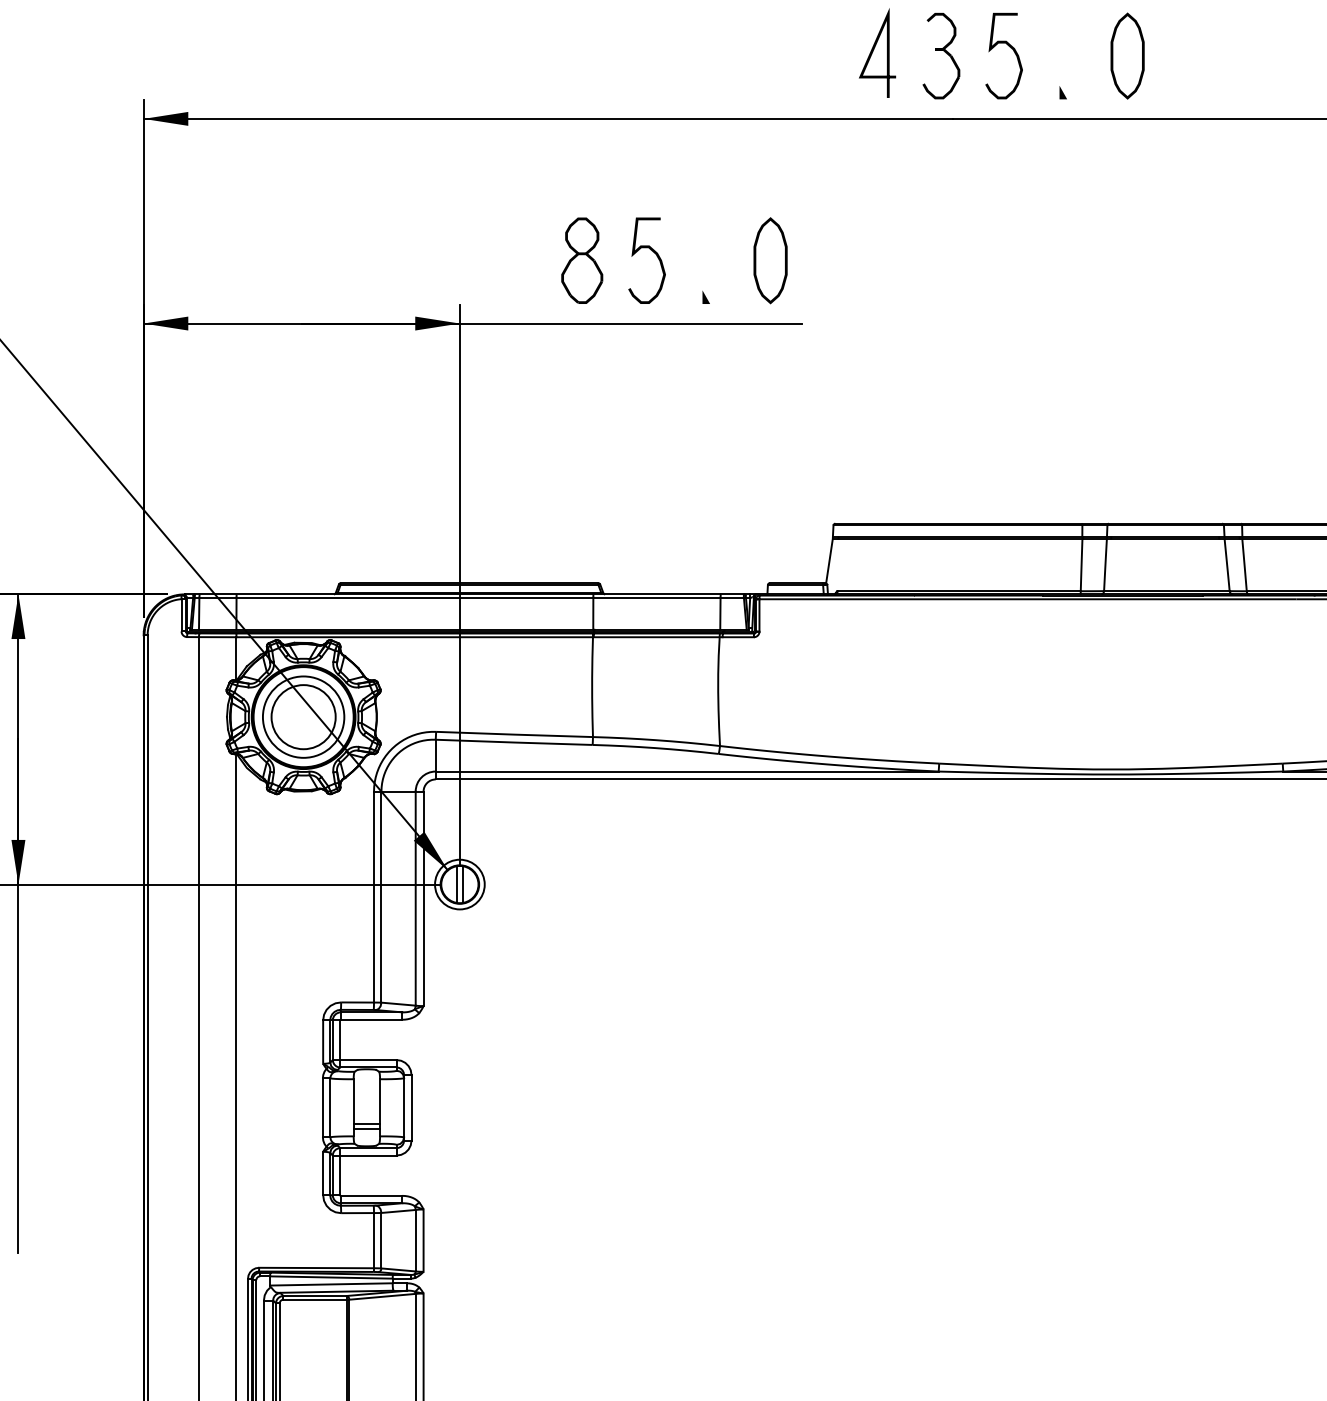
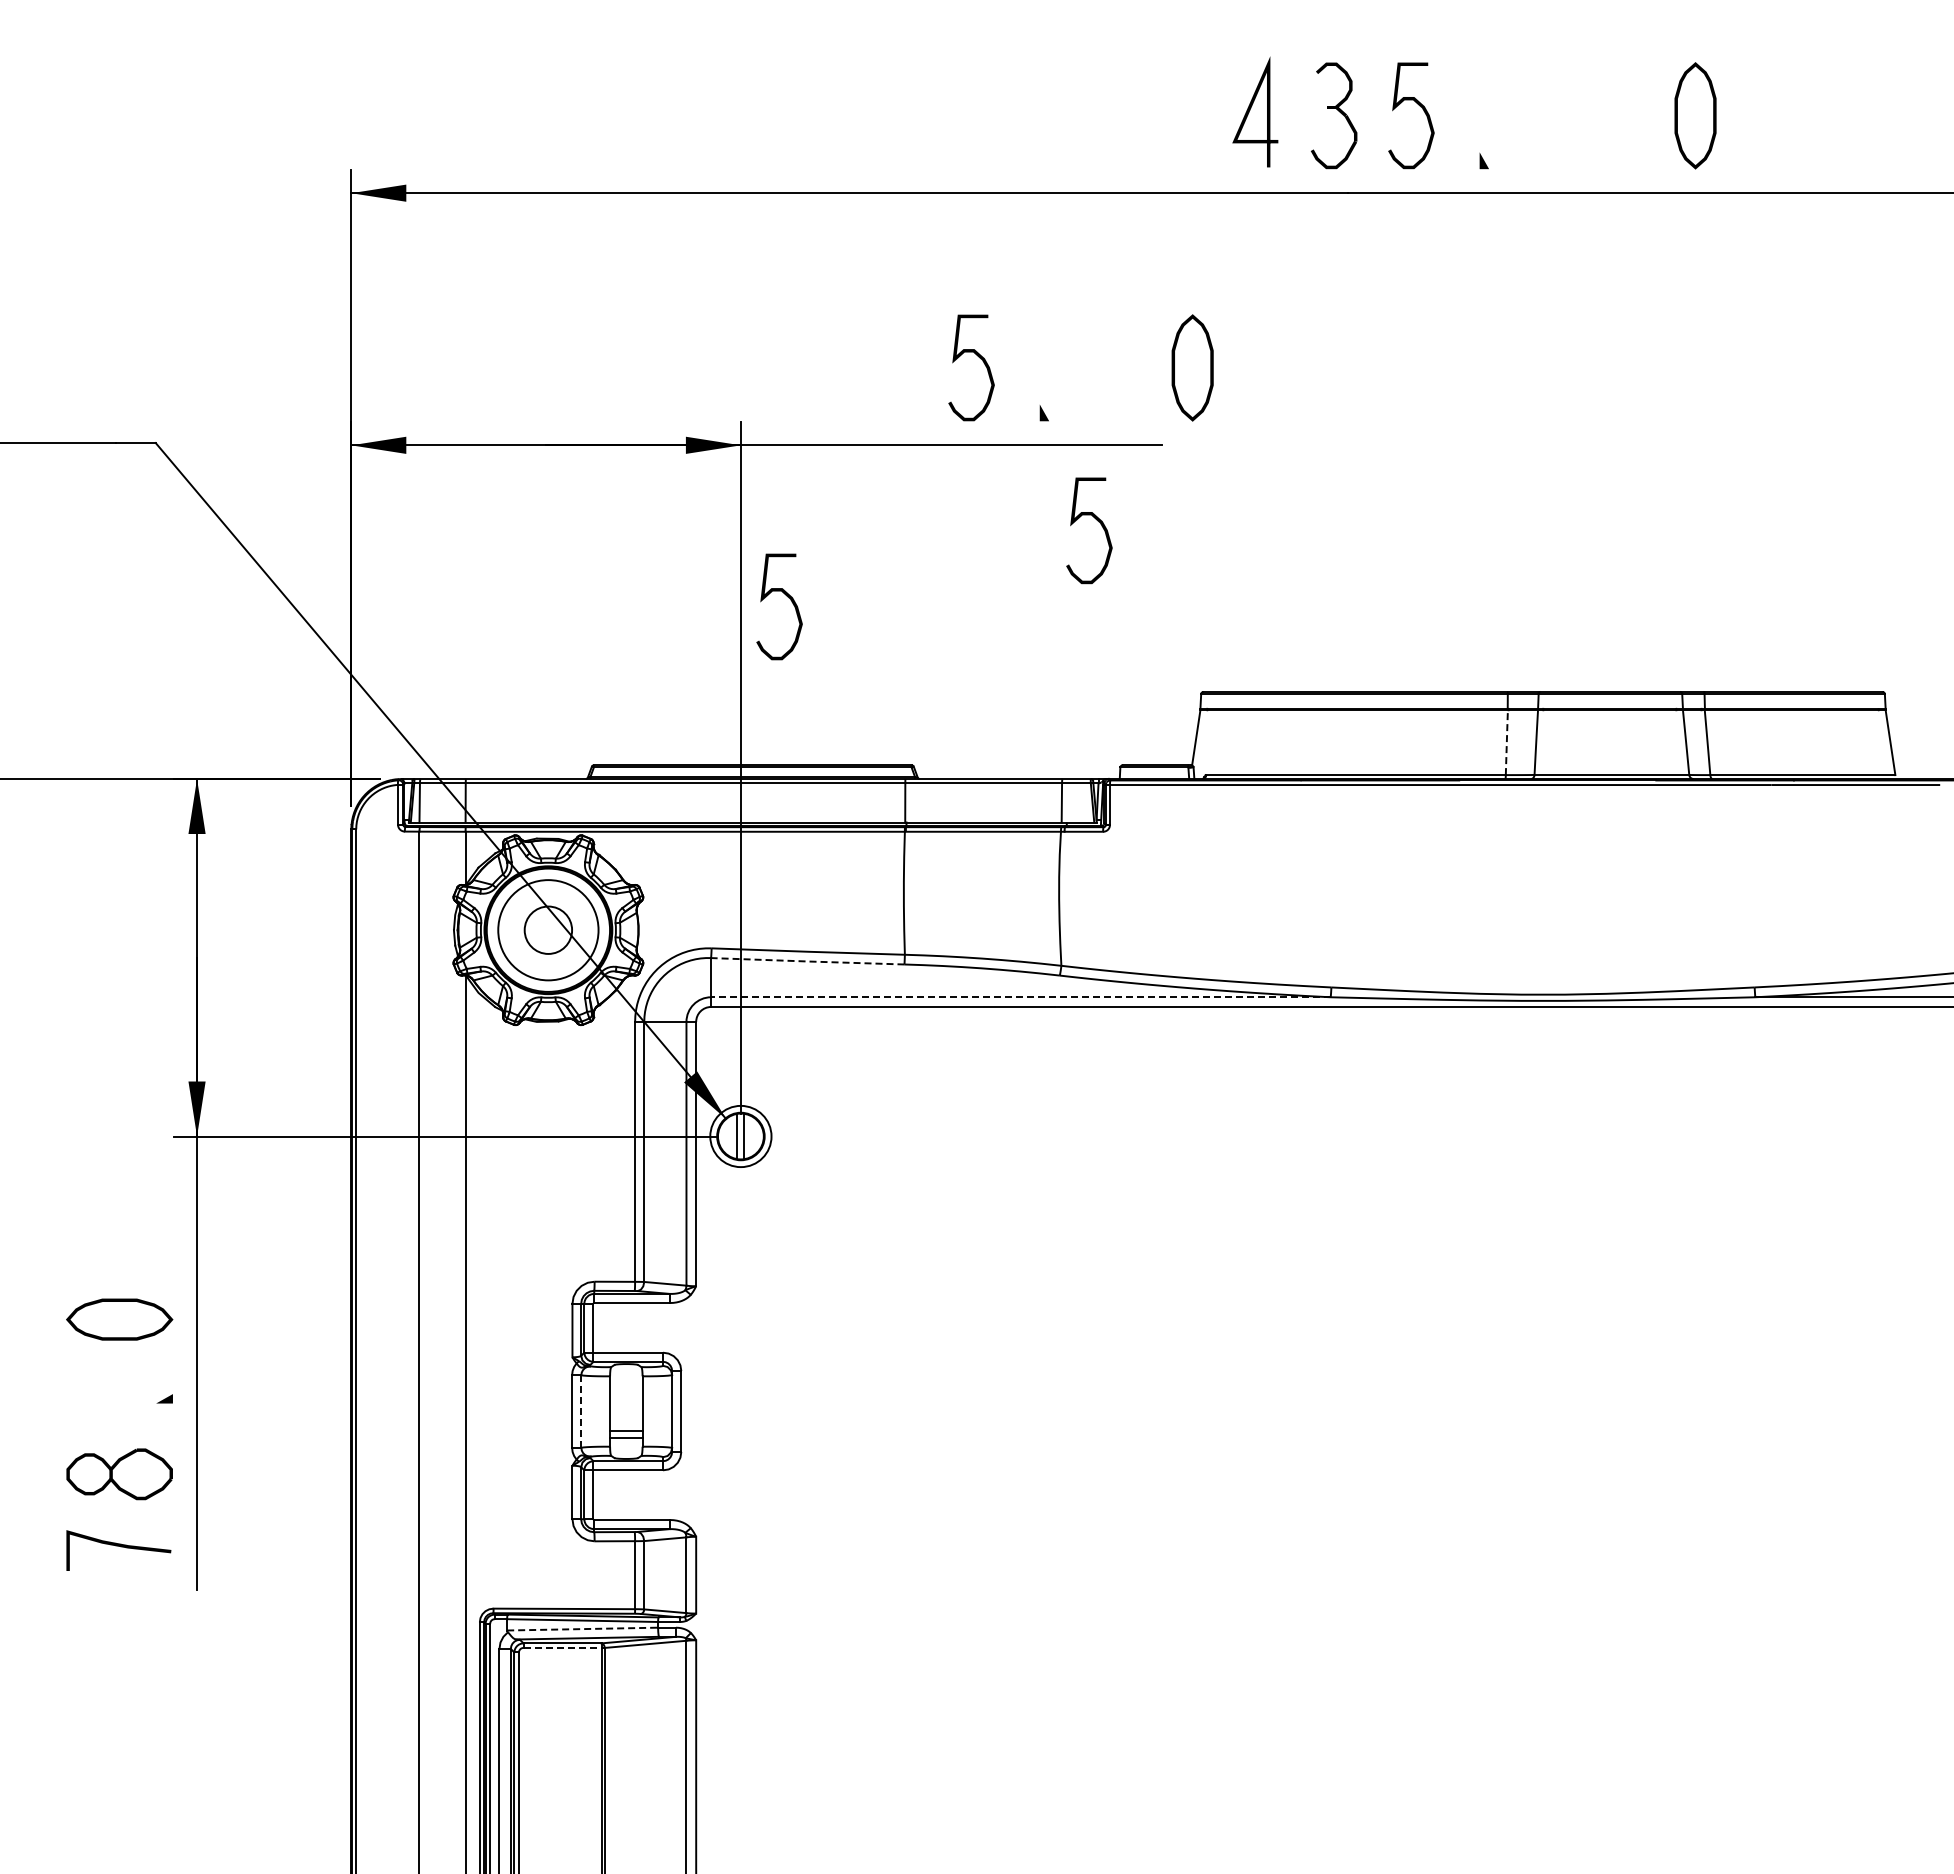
part: (1127, 55) -> (1695, 115), moved
part: (582, 260) -> (891, 367), removed
part: (770, 260) -> (1192, 367), moved
curve: (749, 385) -> (1097, 521), added
curve: (497, 447) -> (787, 597), added
line: (1081, 564) -> (1506, 742), solid -> dashed
circle: (302, 716) -> (547, 929), size x0.6
line: (513, 742) -> (807, 961), solid -> dashed
line: (686, 771) -> (1020, 997), solid -> dashed
line: (330, 1108) -> (581, 1412), solid -> dashed
line: (332, 1284) -> (583, 1629), solid -> dashed
line: (316, 1299) -> (564, 1647), solid -> dashed

